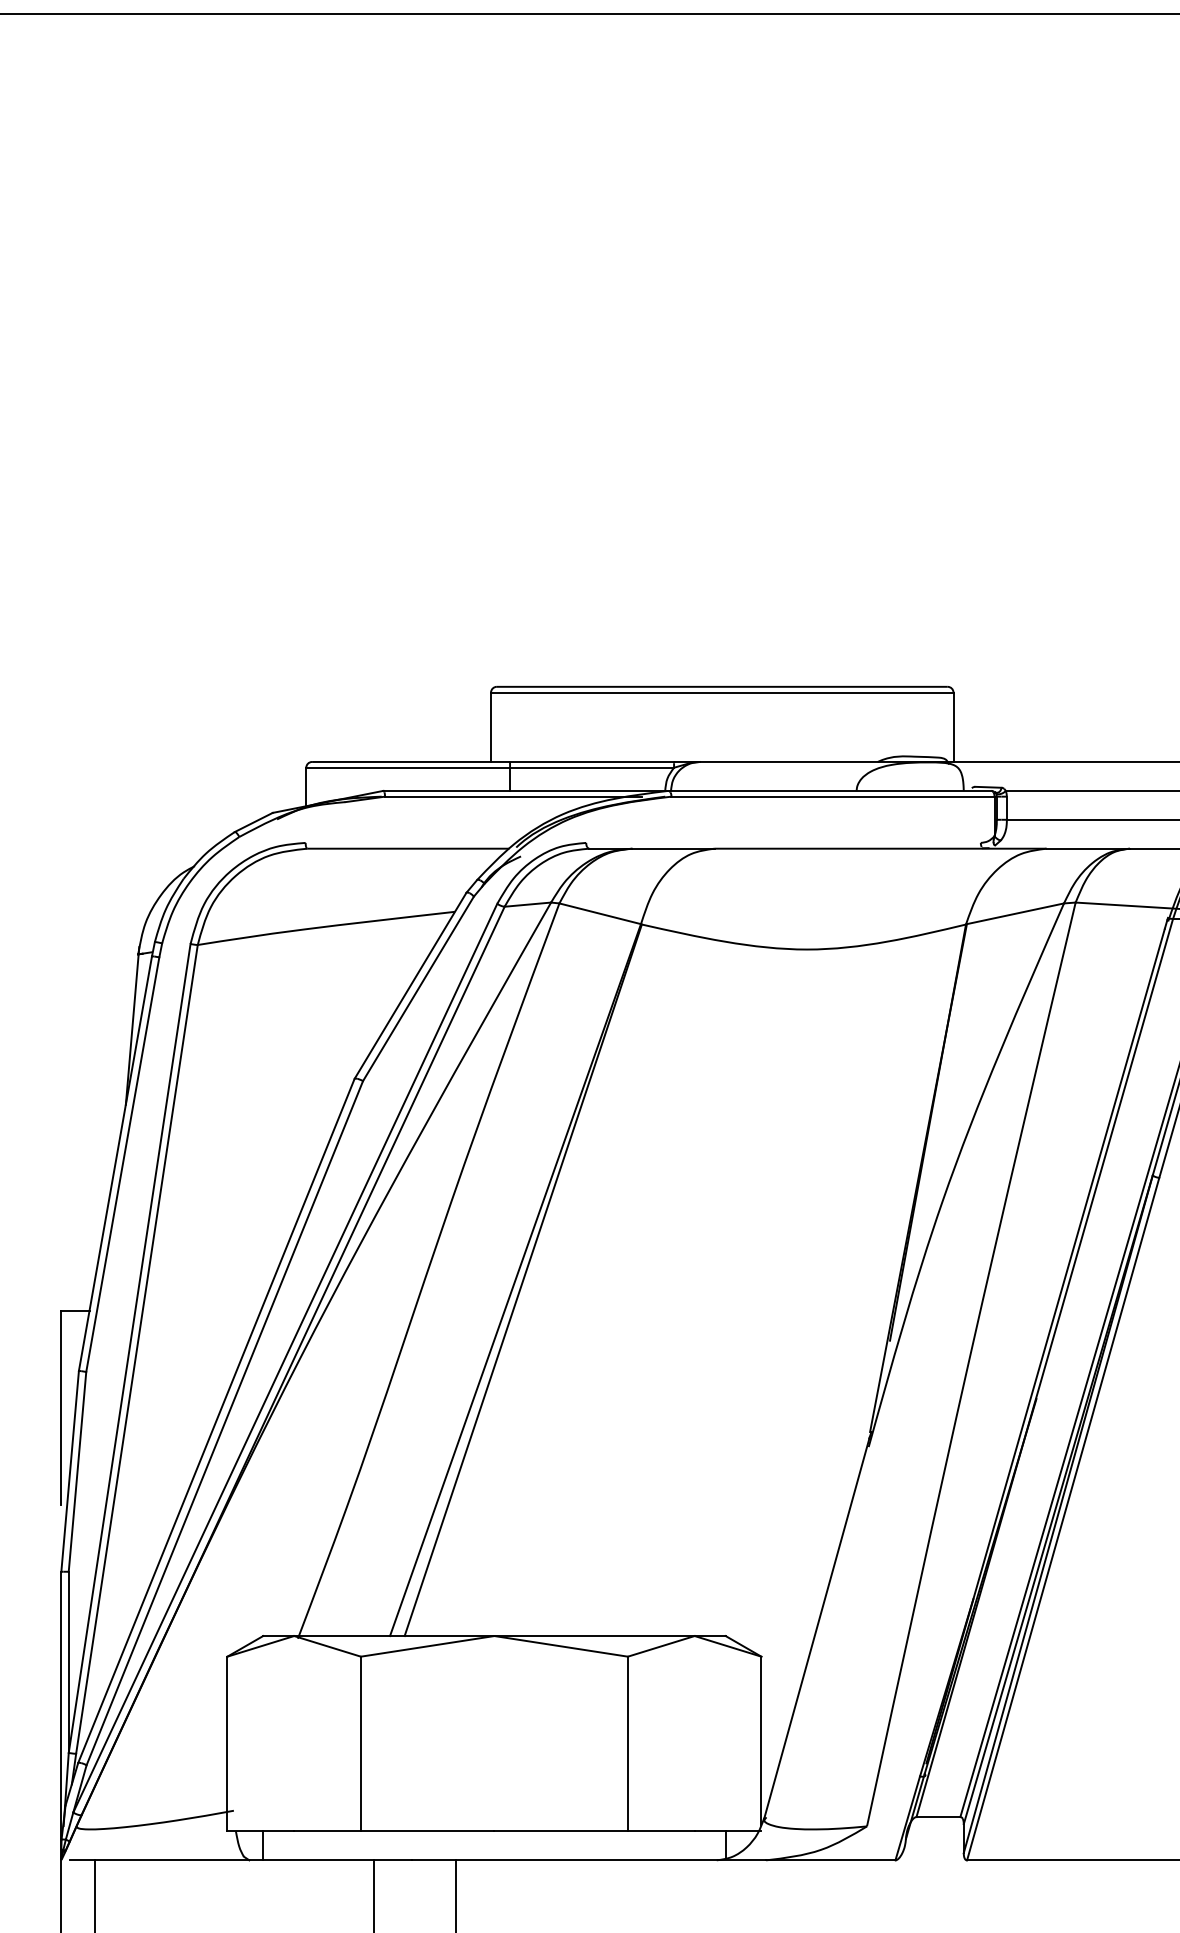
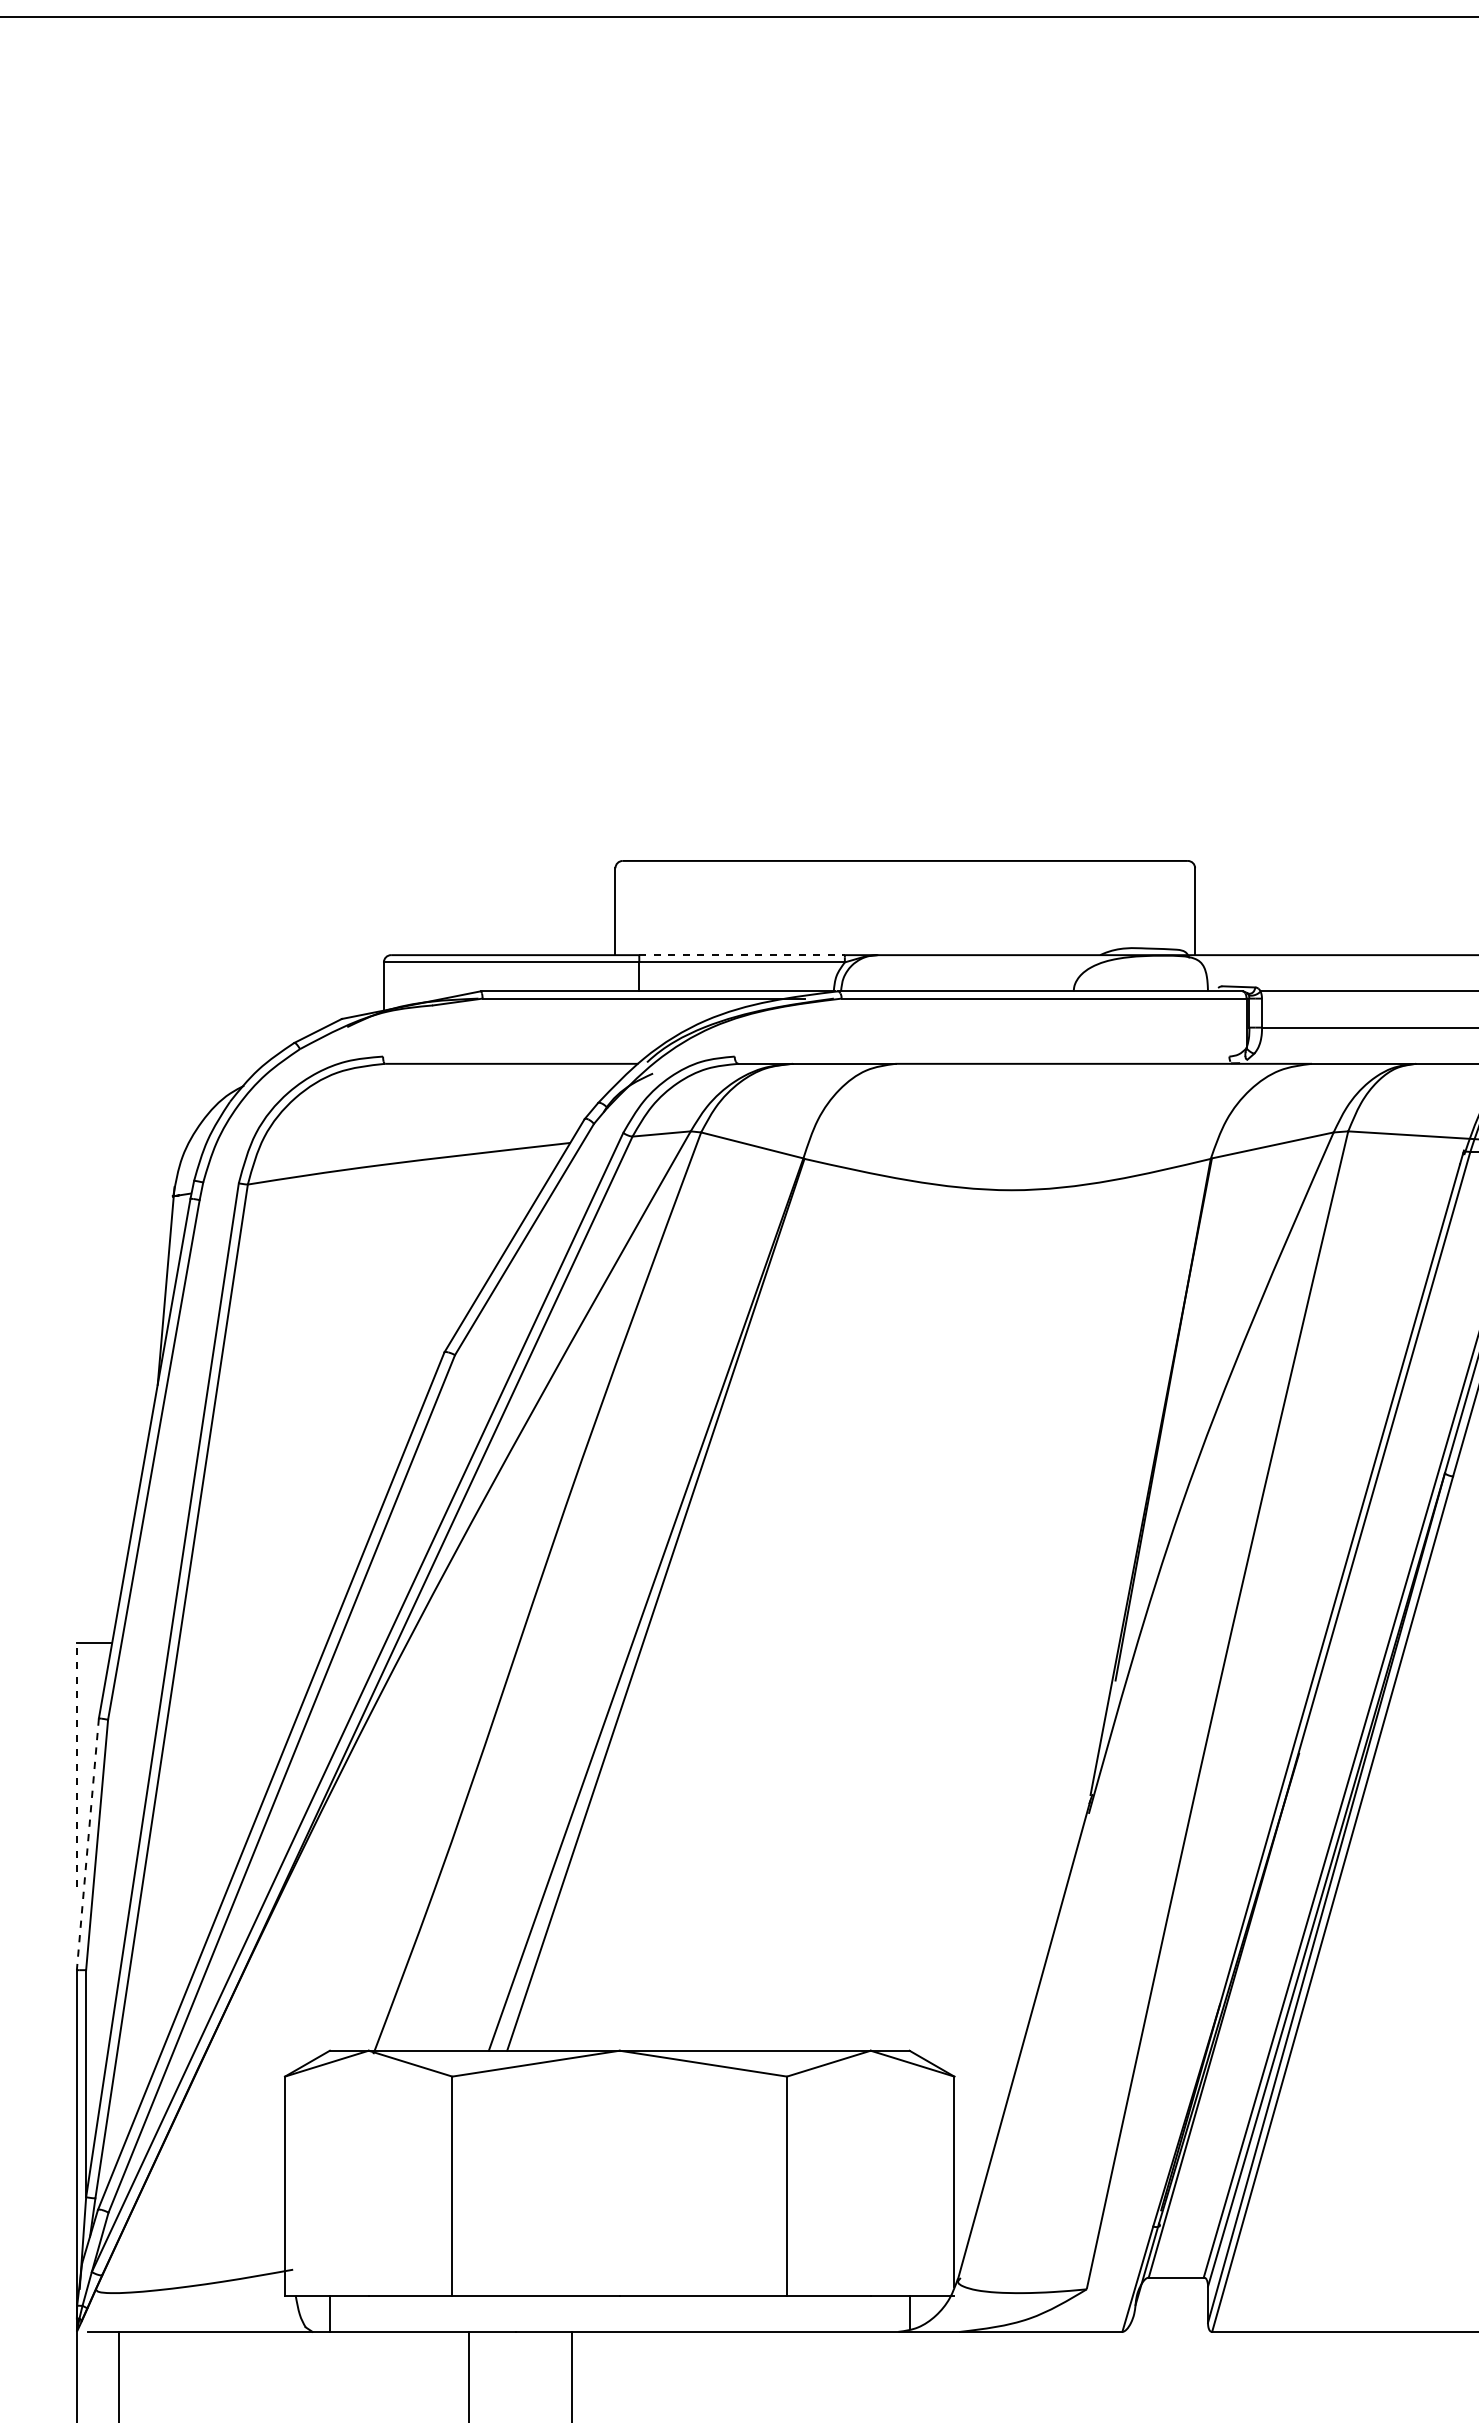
line: (722, 692) -> (905, 868), removed
line: (592, 762) -> (742, 955), solid -> dashed
line: (61, 1408) -> (76, 1765), solid -> dashed
line: (69, 1471) -> (87, 1844), solid -> dashed

